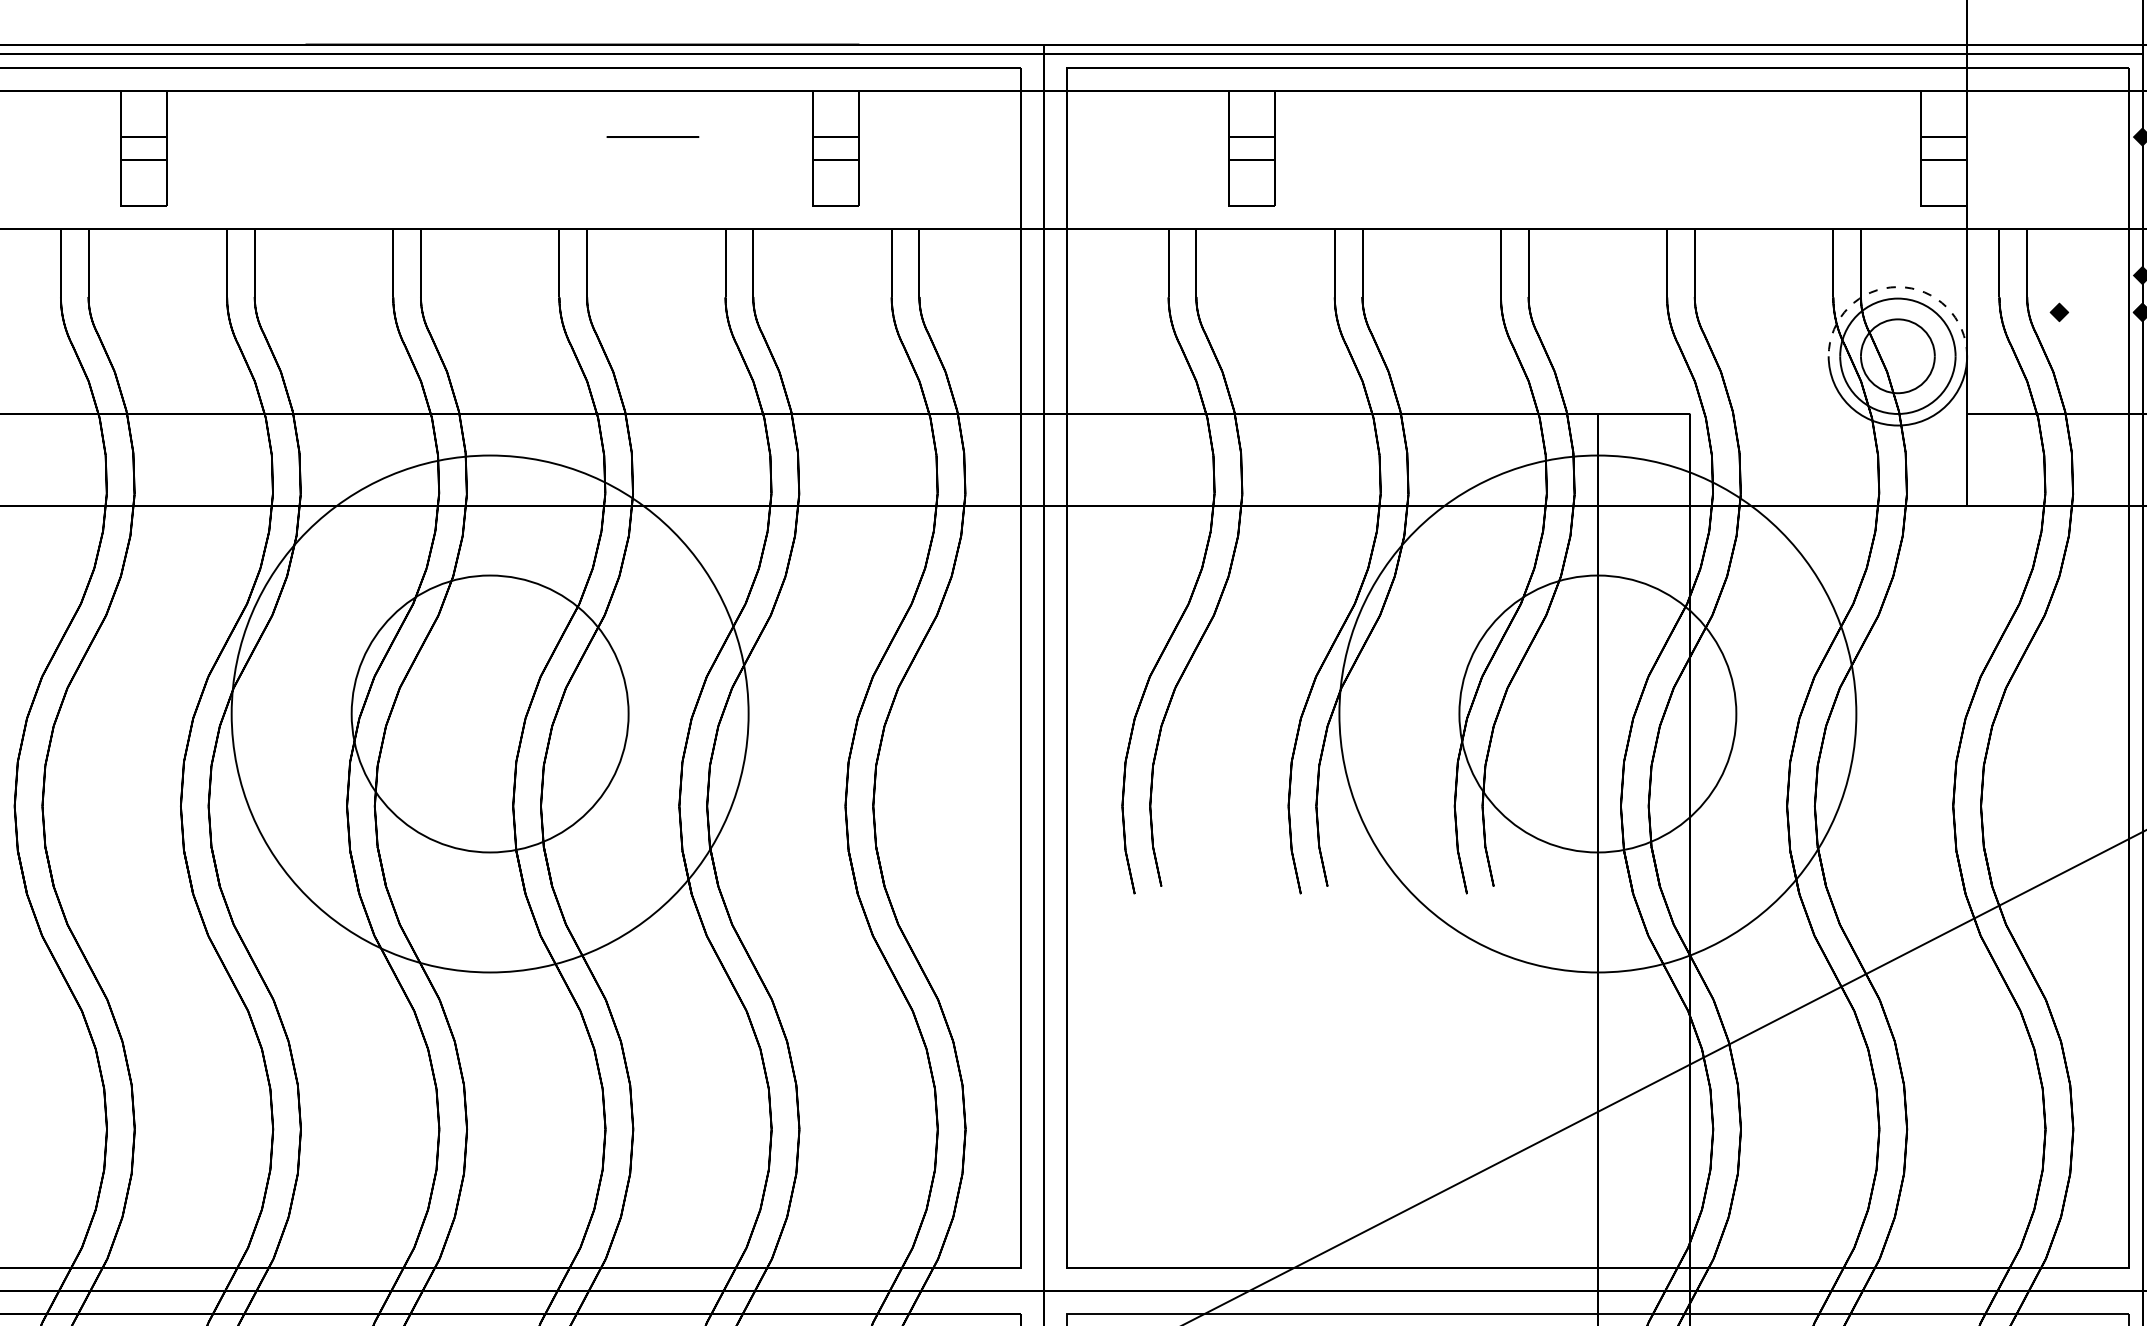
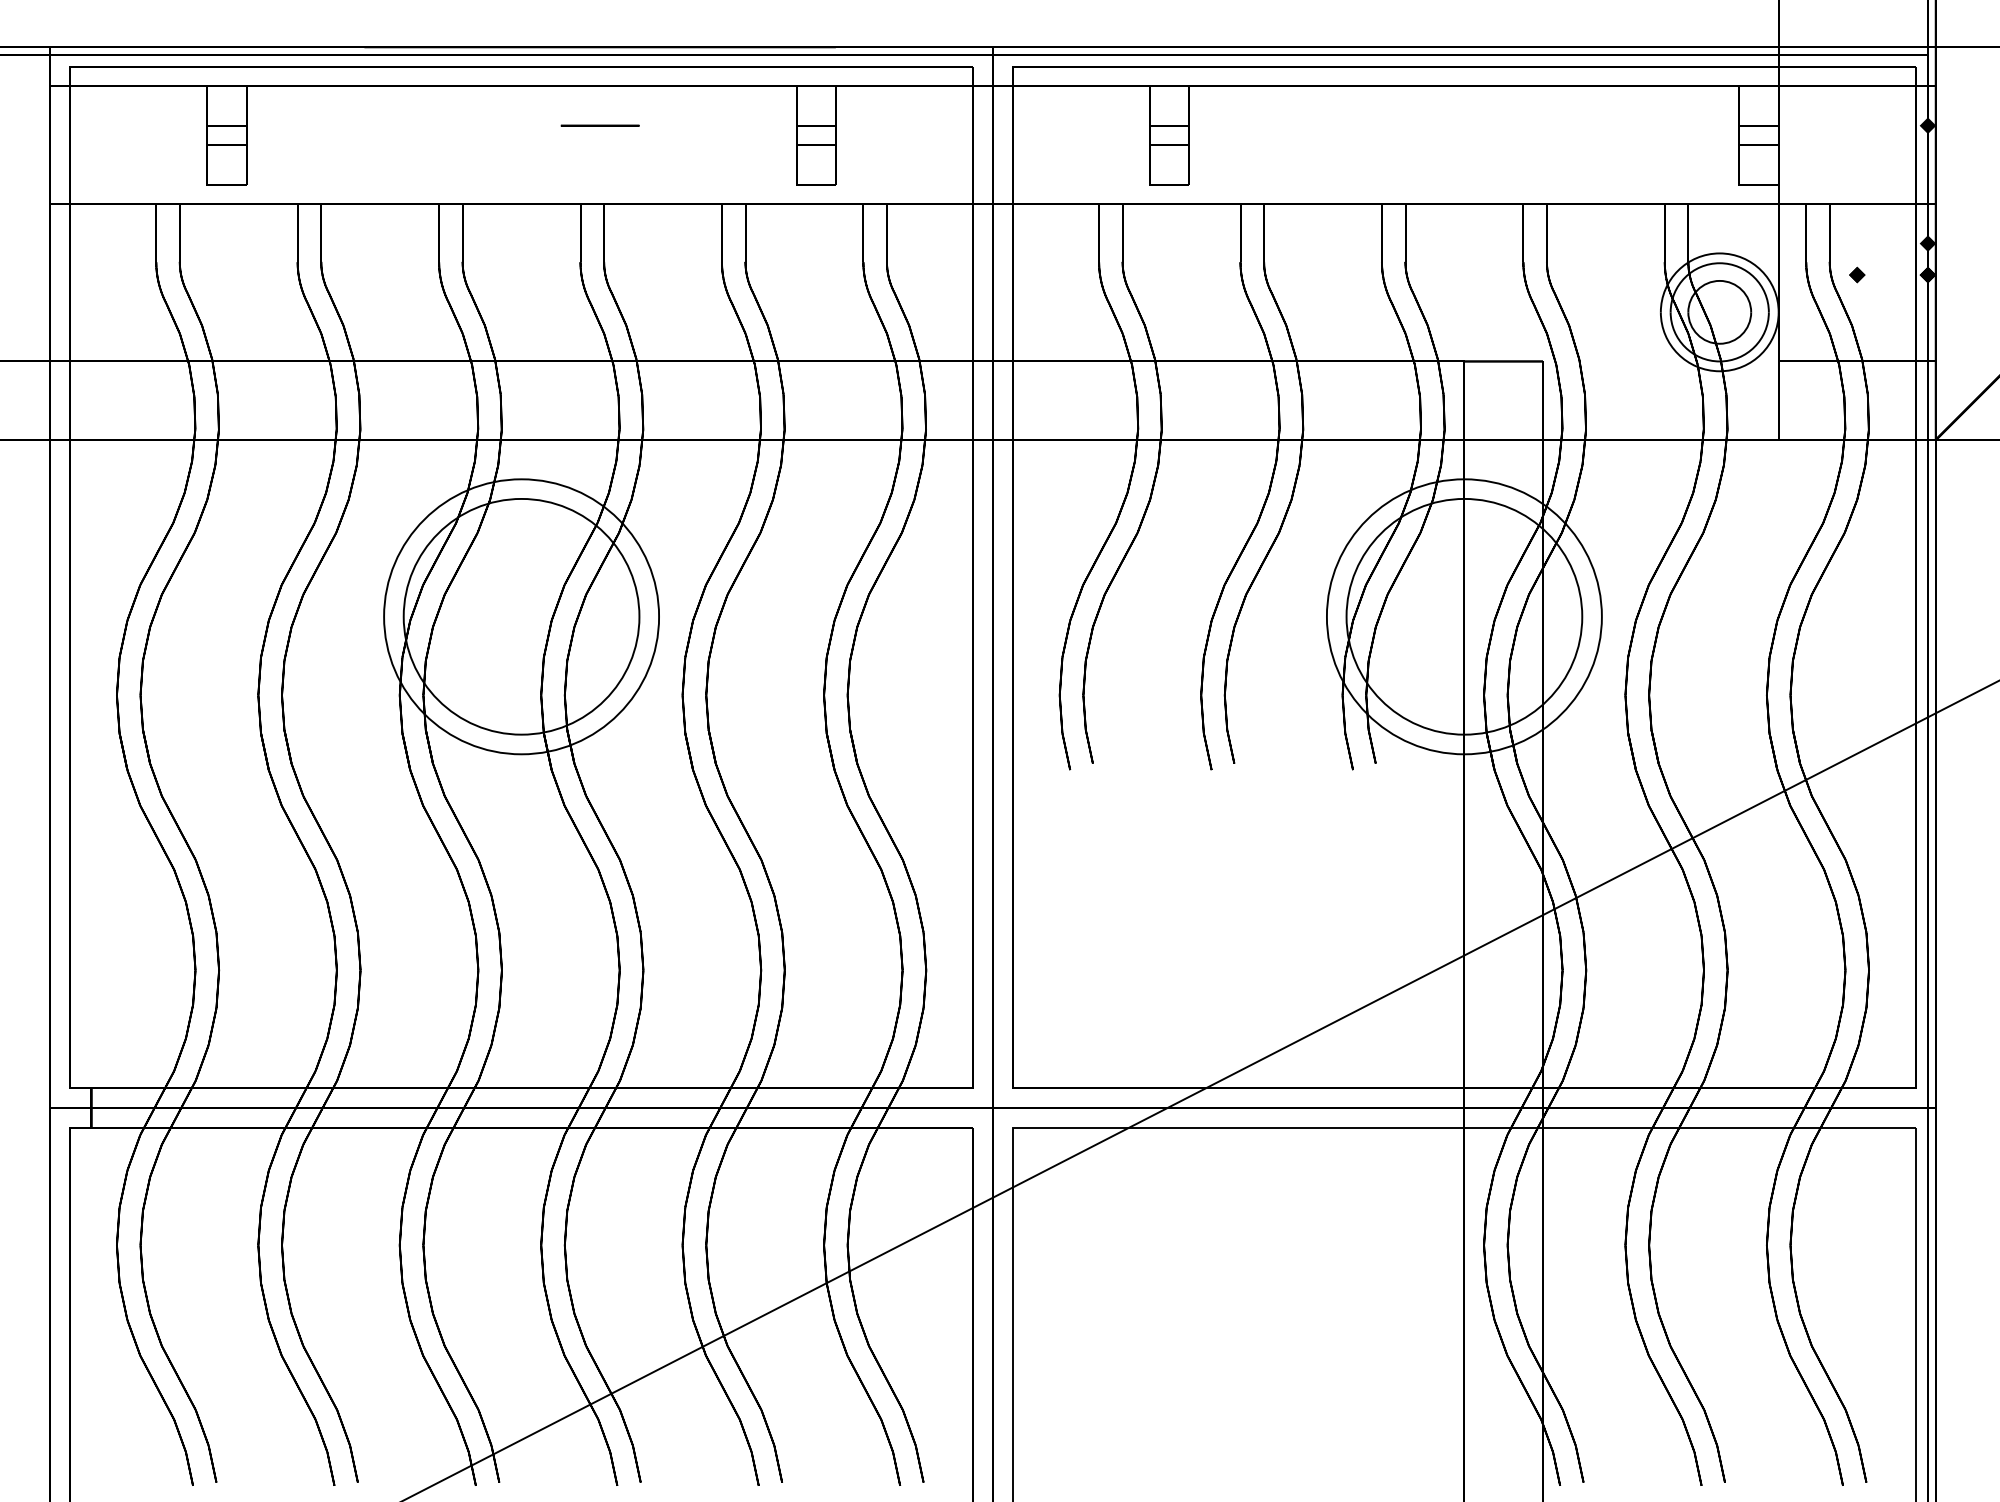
circle: (652, 136) -> (599, 125), moved
arc: (1897, 287) -> (1719, 253), dashed -> solid
circle: (490, 713) -> (521, 616), size x0.62
circle: (1596, 713) -> (1463, 616), size x0.62

